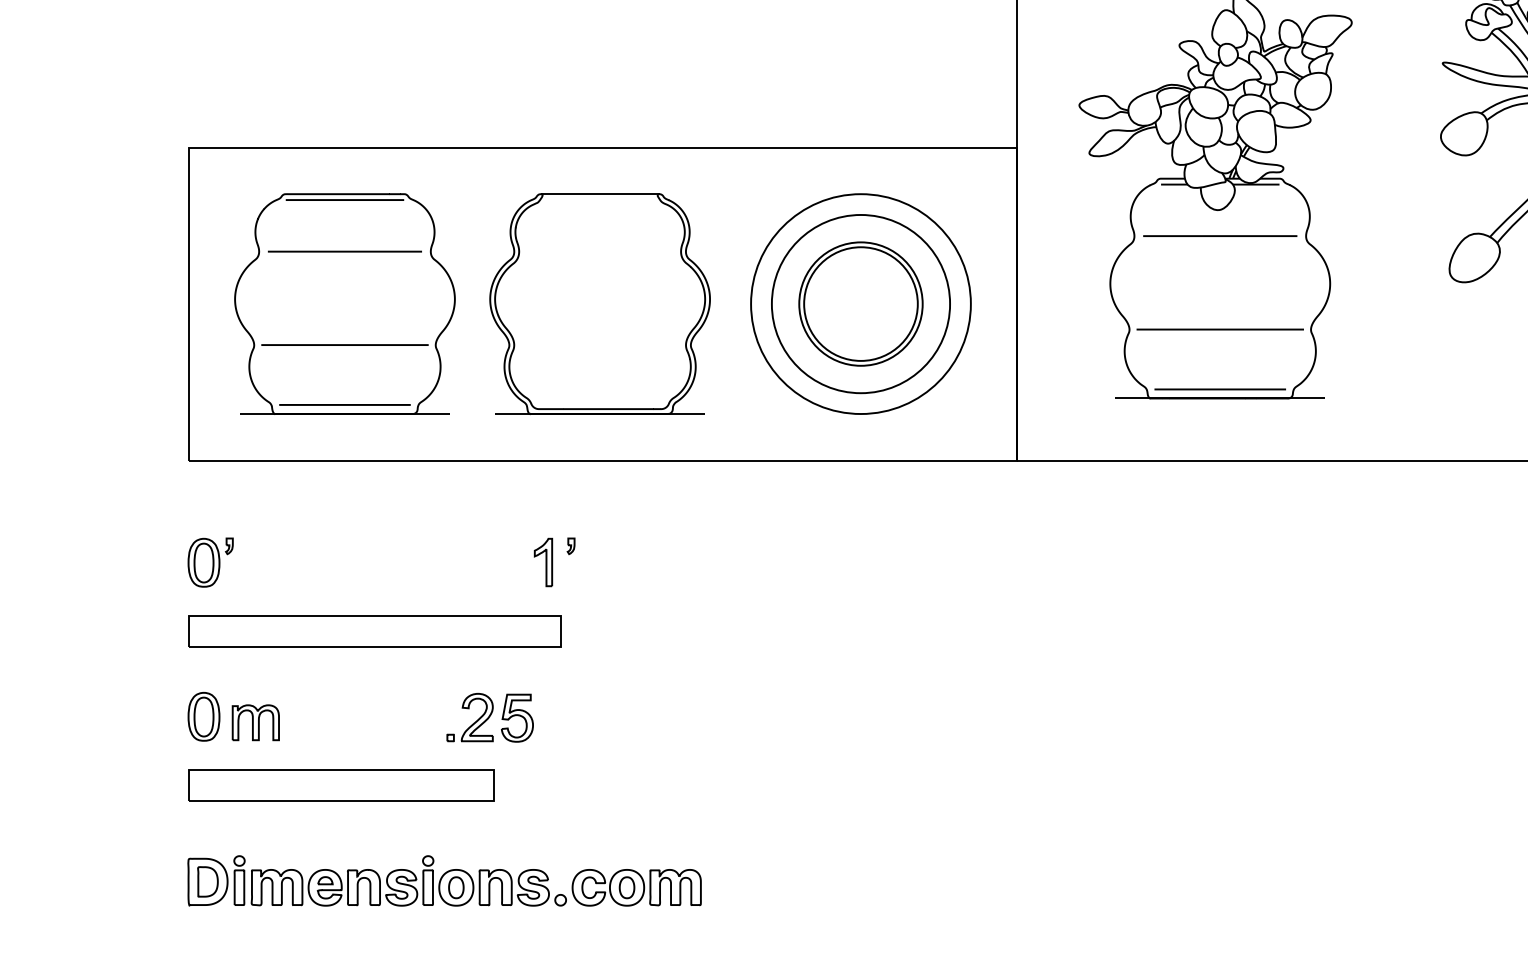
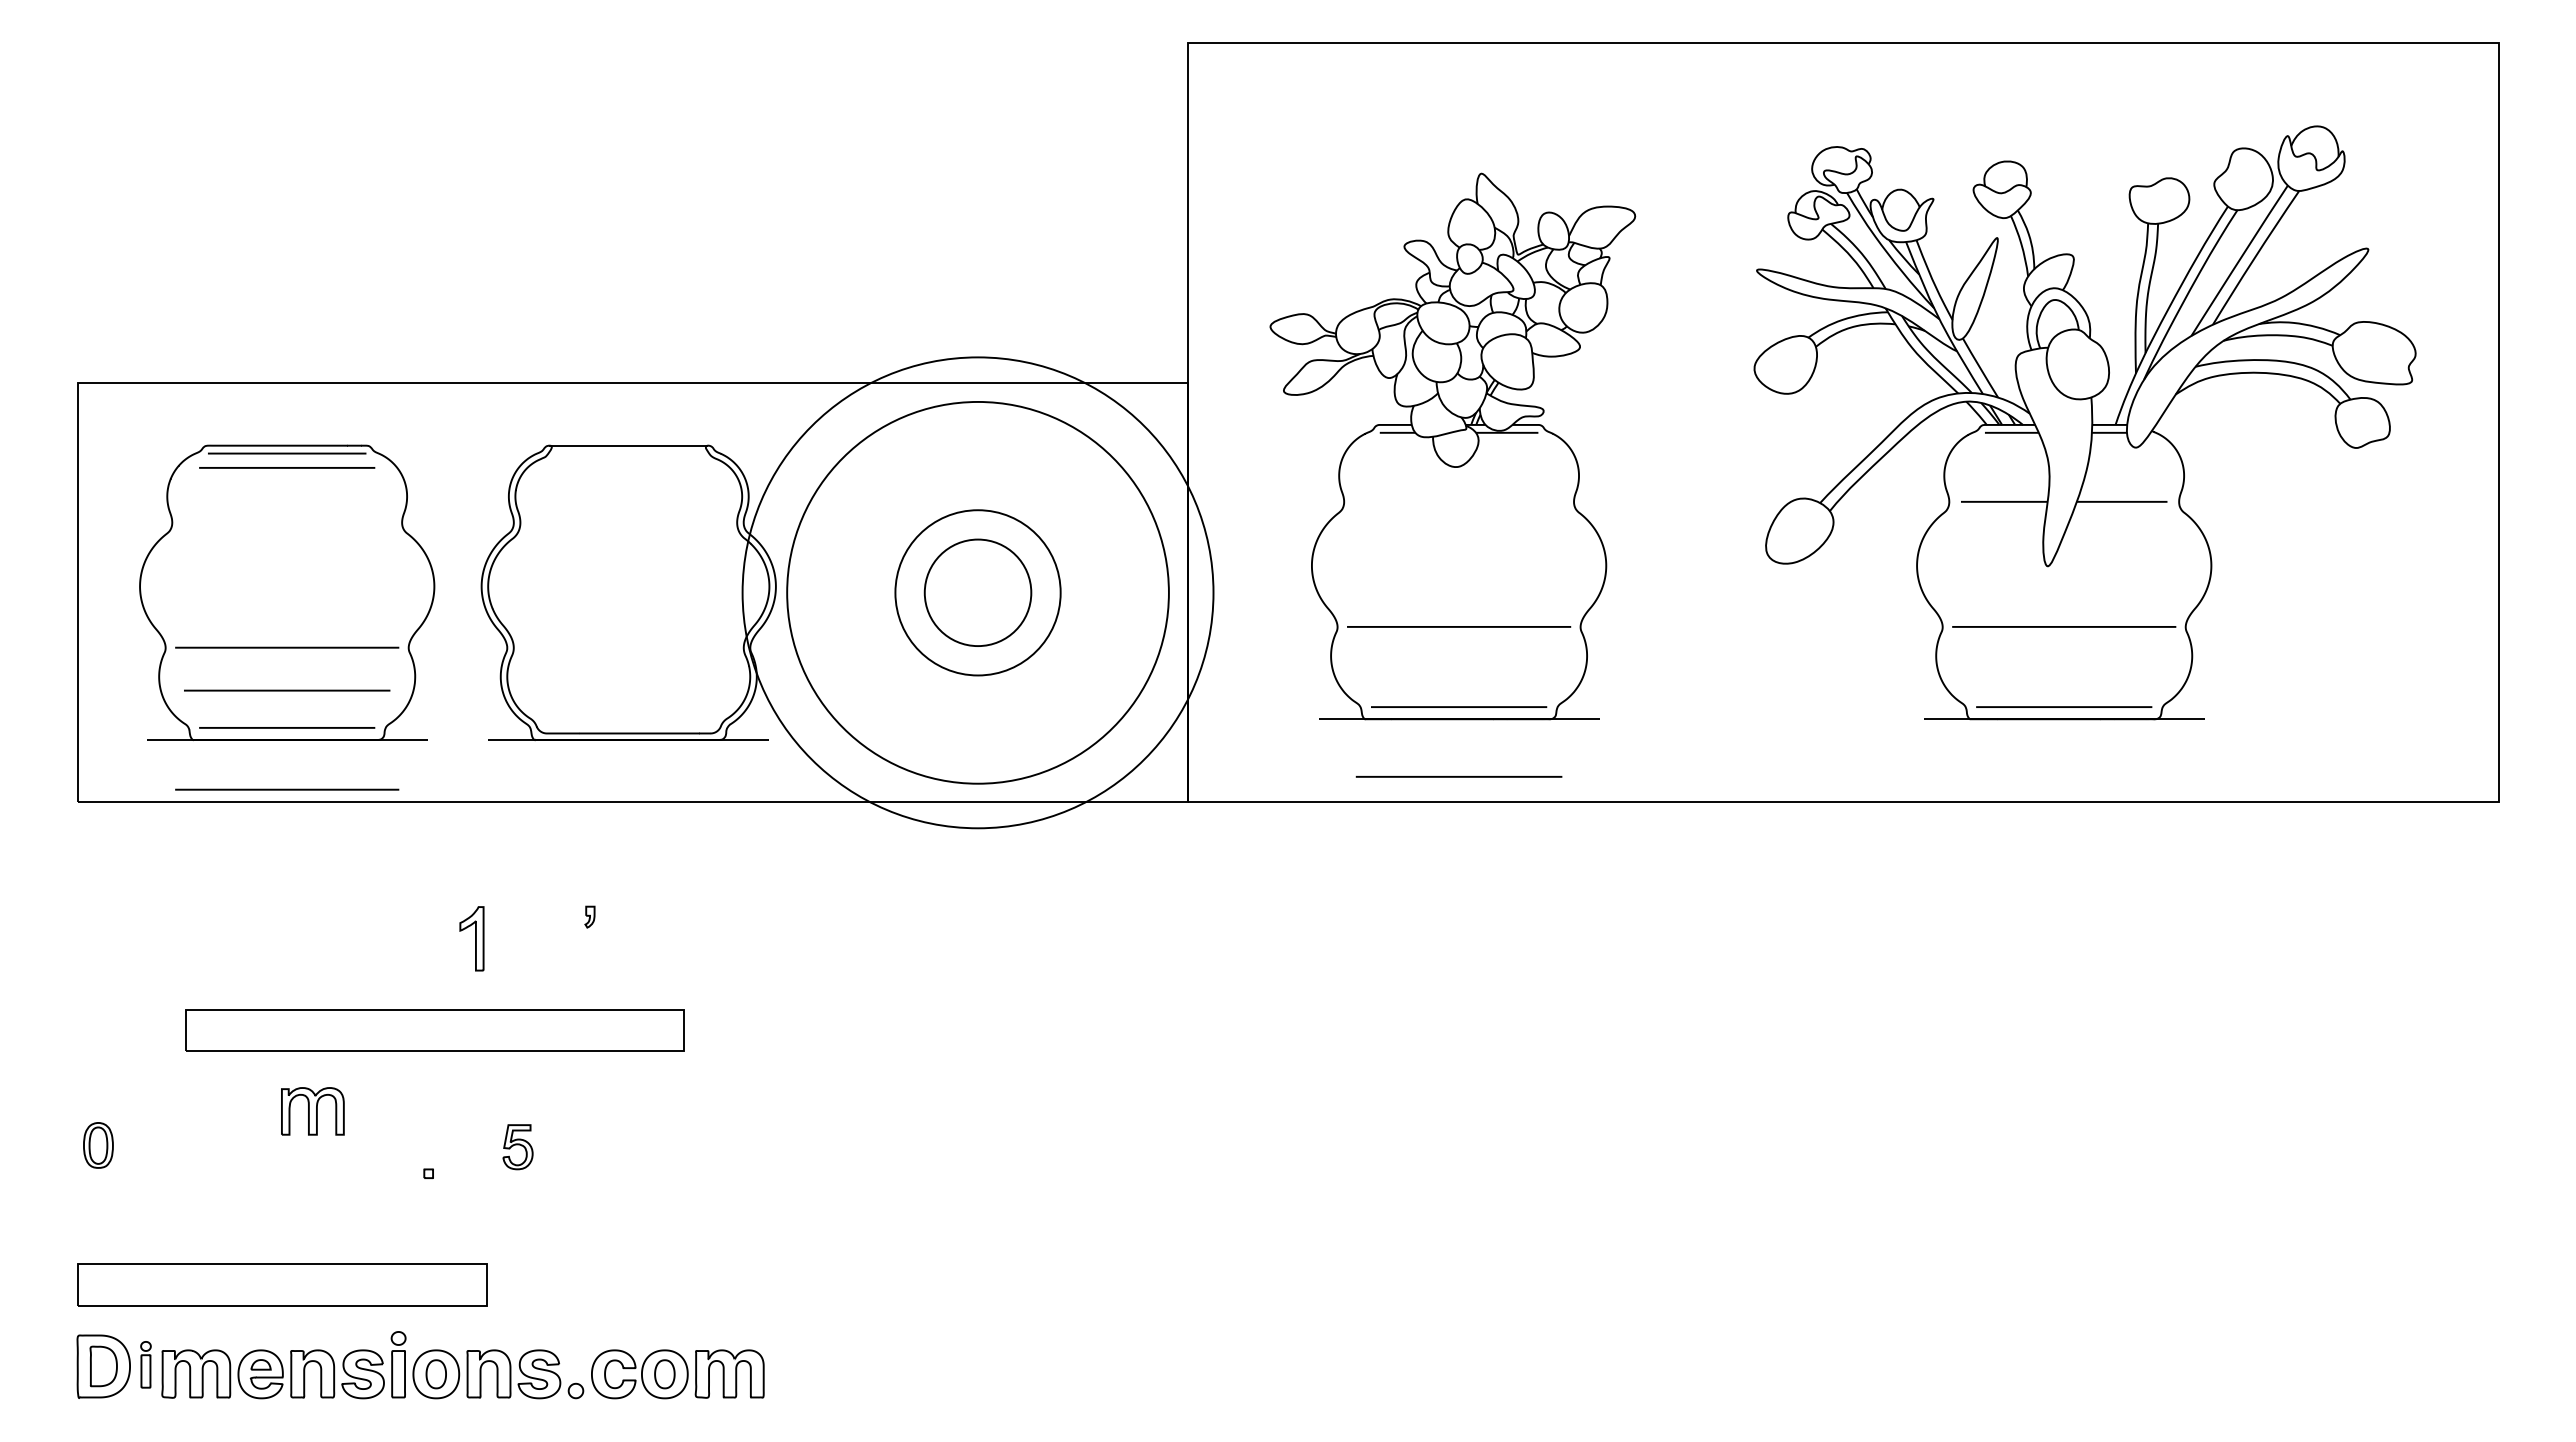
line: (345, 210) -> (287, 467), added
line: (1219, 235) -> (1458, 776), moved
line: (345, 251) -> (287, 690), moved
circle: (860, 303) -> (977, 592), size x0.7
circle: (860, 303) -> (977, 592), size x1.6
circle: (860, 303) -> (977, 592), size x1.6
line: (345, 450) -> (287, 789), added
part: (210, 562) -> (106, 938), removed
part: (543, 562) -> (471, 938), moved
part: (374, 630) -> (434, 1030), moved
part: (204, 716) -> (98, 1145), size x0.7
part: (476, 716) -> (463, 1145), removed
part: (517, 717) -> (517, 1146), size x0.7
part: (255, 722) -> (312, 1111), moved
part: (341, 784) -> (282, 1284), moved
part: (239, 880) -> (145, 1364), size x0.7

